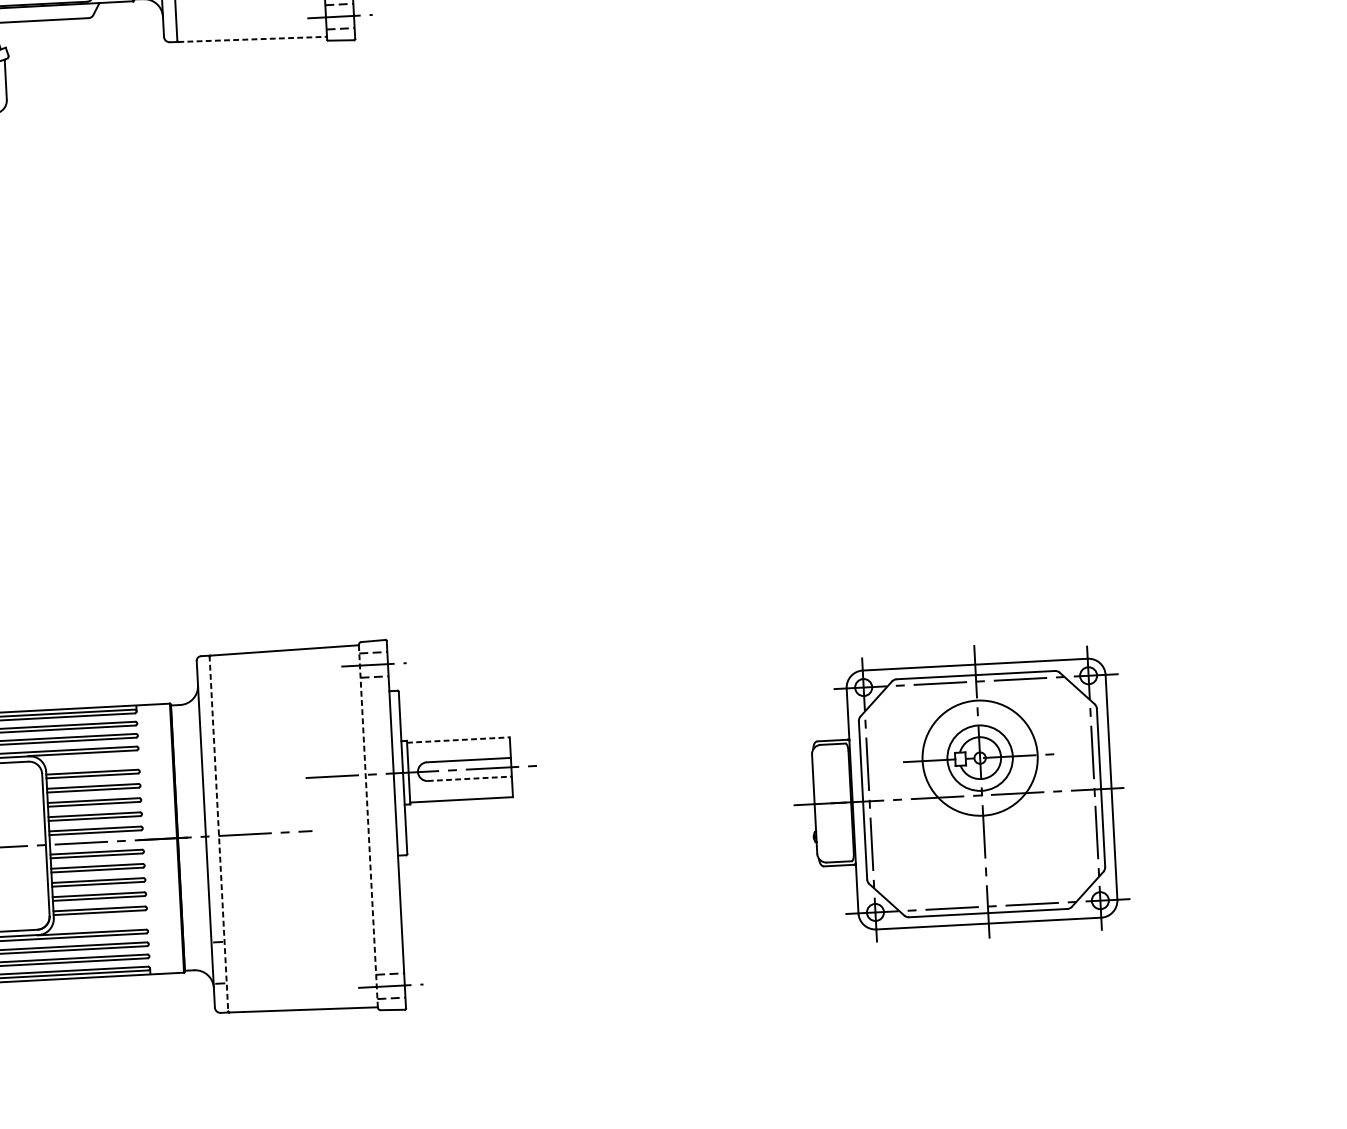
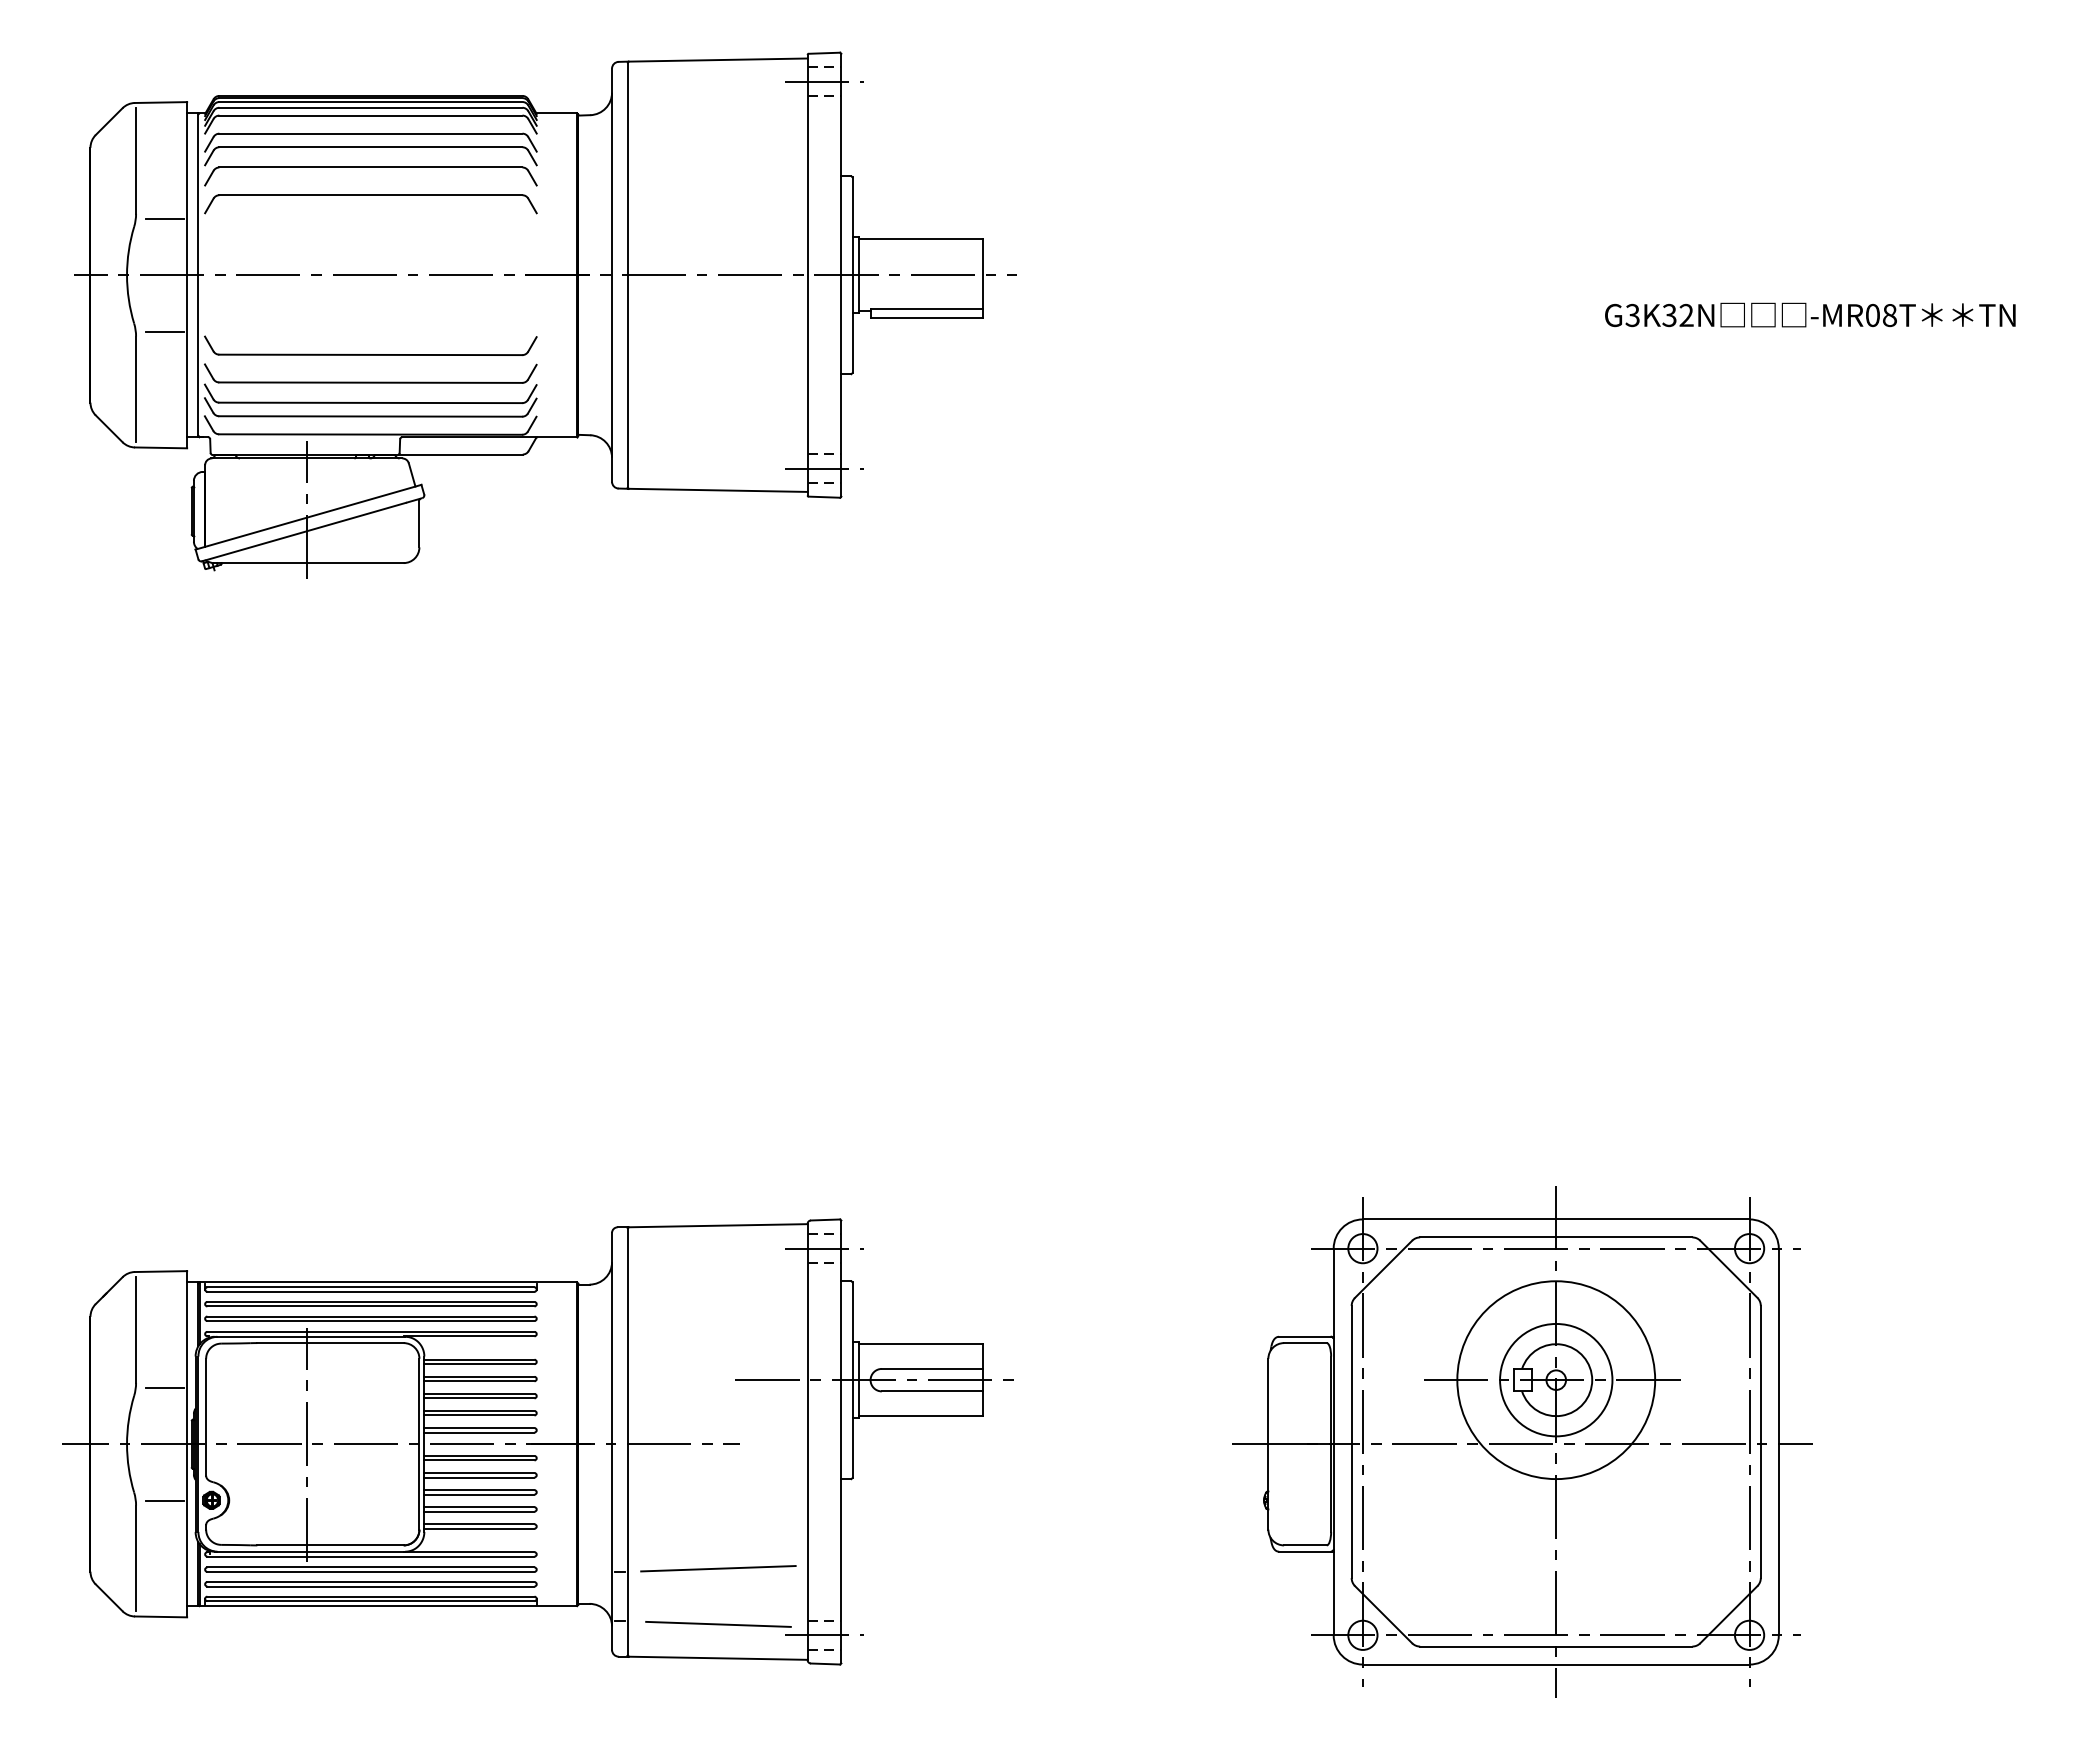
line: (252, 39) -> (718, 490), dashed -> solid
line: (458, 740) -> (921, 1344), dashed -> solid
line: (469, 778) -> (932, 1391), dashed -> solid
part: (962, 794) -> (1522, 1441), size x1.43
line: (368, 826) -> (807, 1442), dashed -> solid
line: (218, 834) -> (627, 1442), dashed -> solid
line: (299, 935) -> (718, 1568), added
line: (302, 980) -> (718, 1623), added

